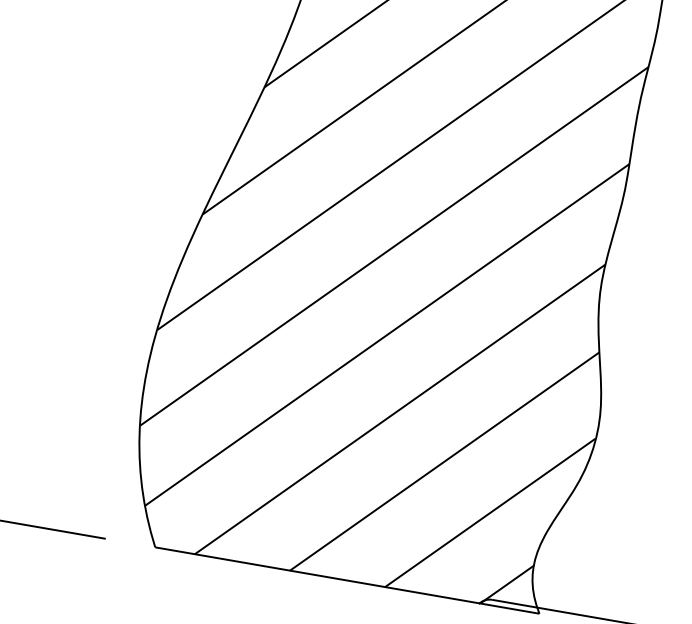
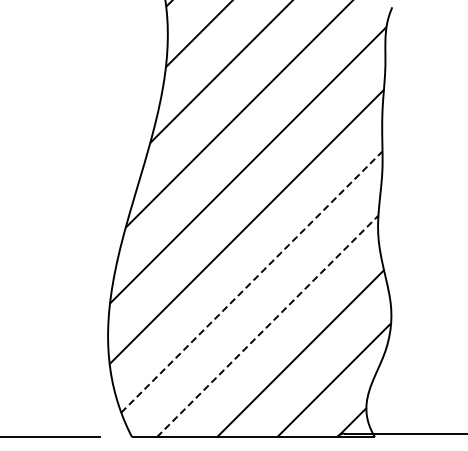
line: (386, 335) -> (251, 282), solid -> dashed
line: (399, 409) -> (267, 326), solid -> dashed

